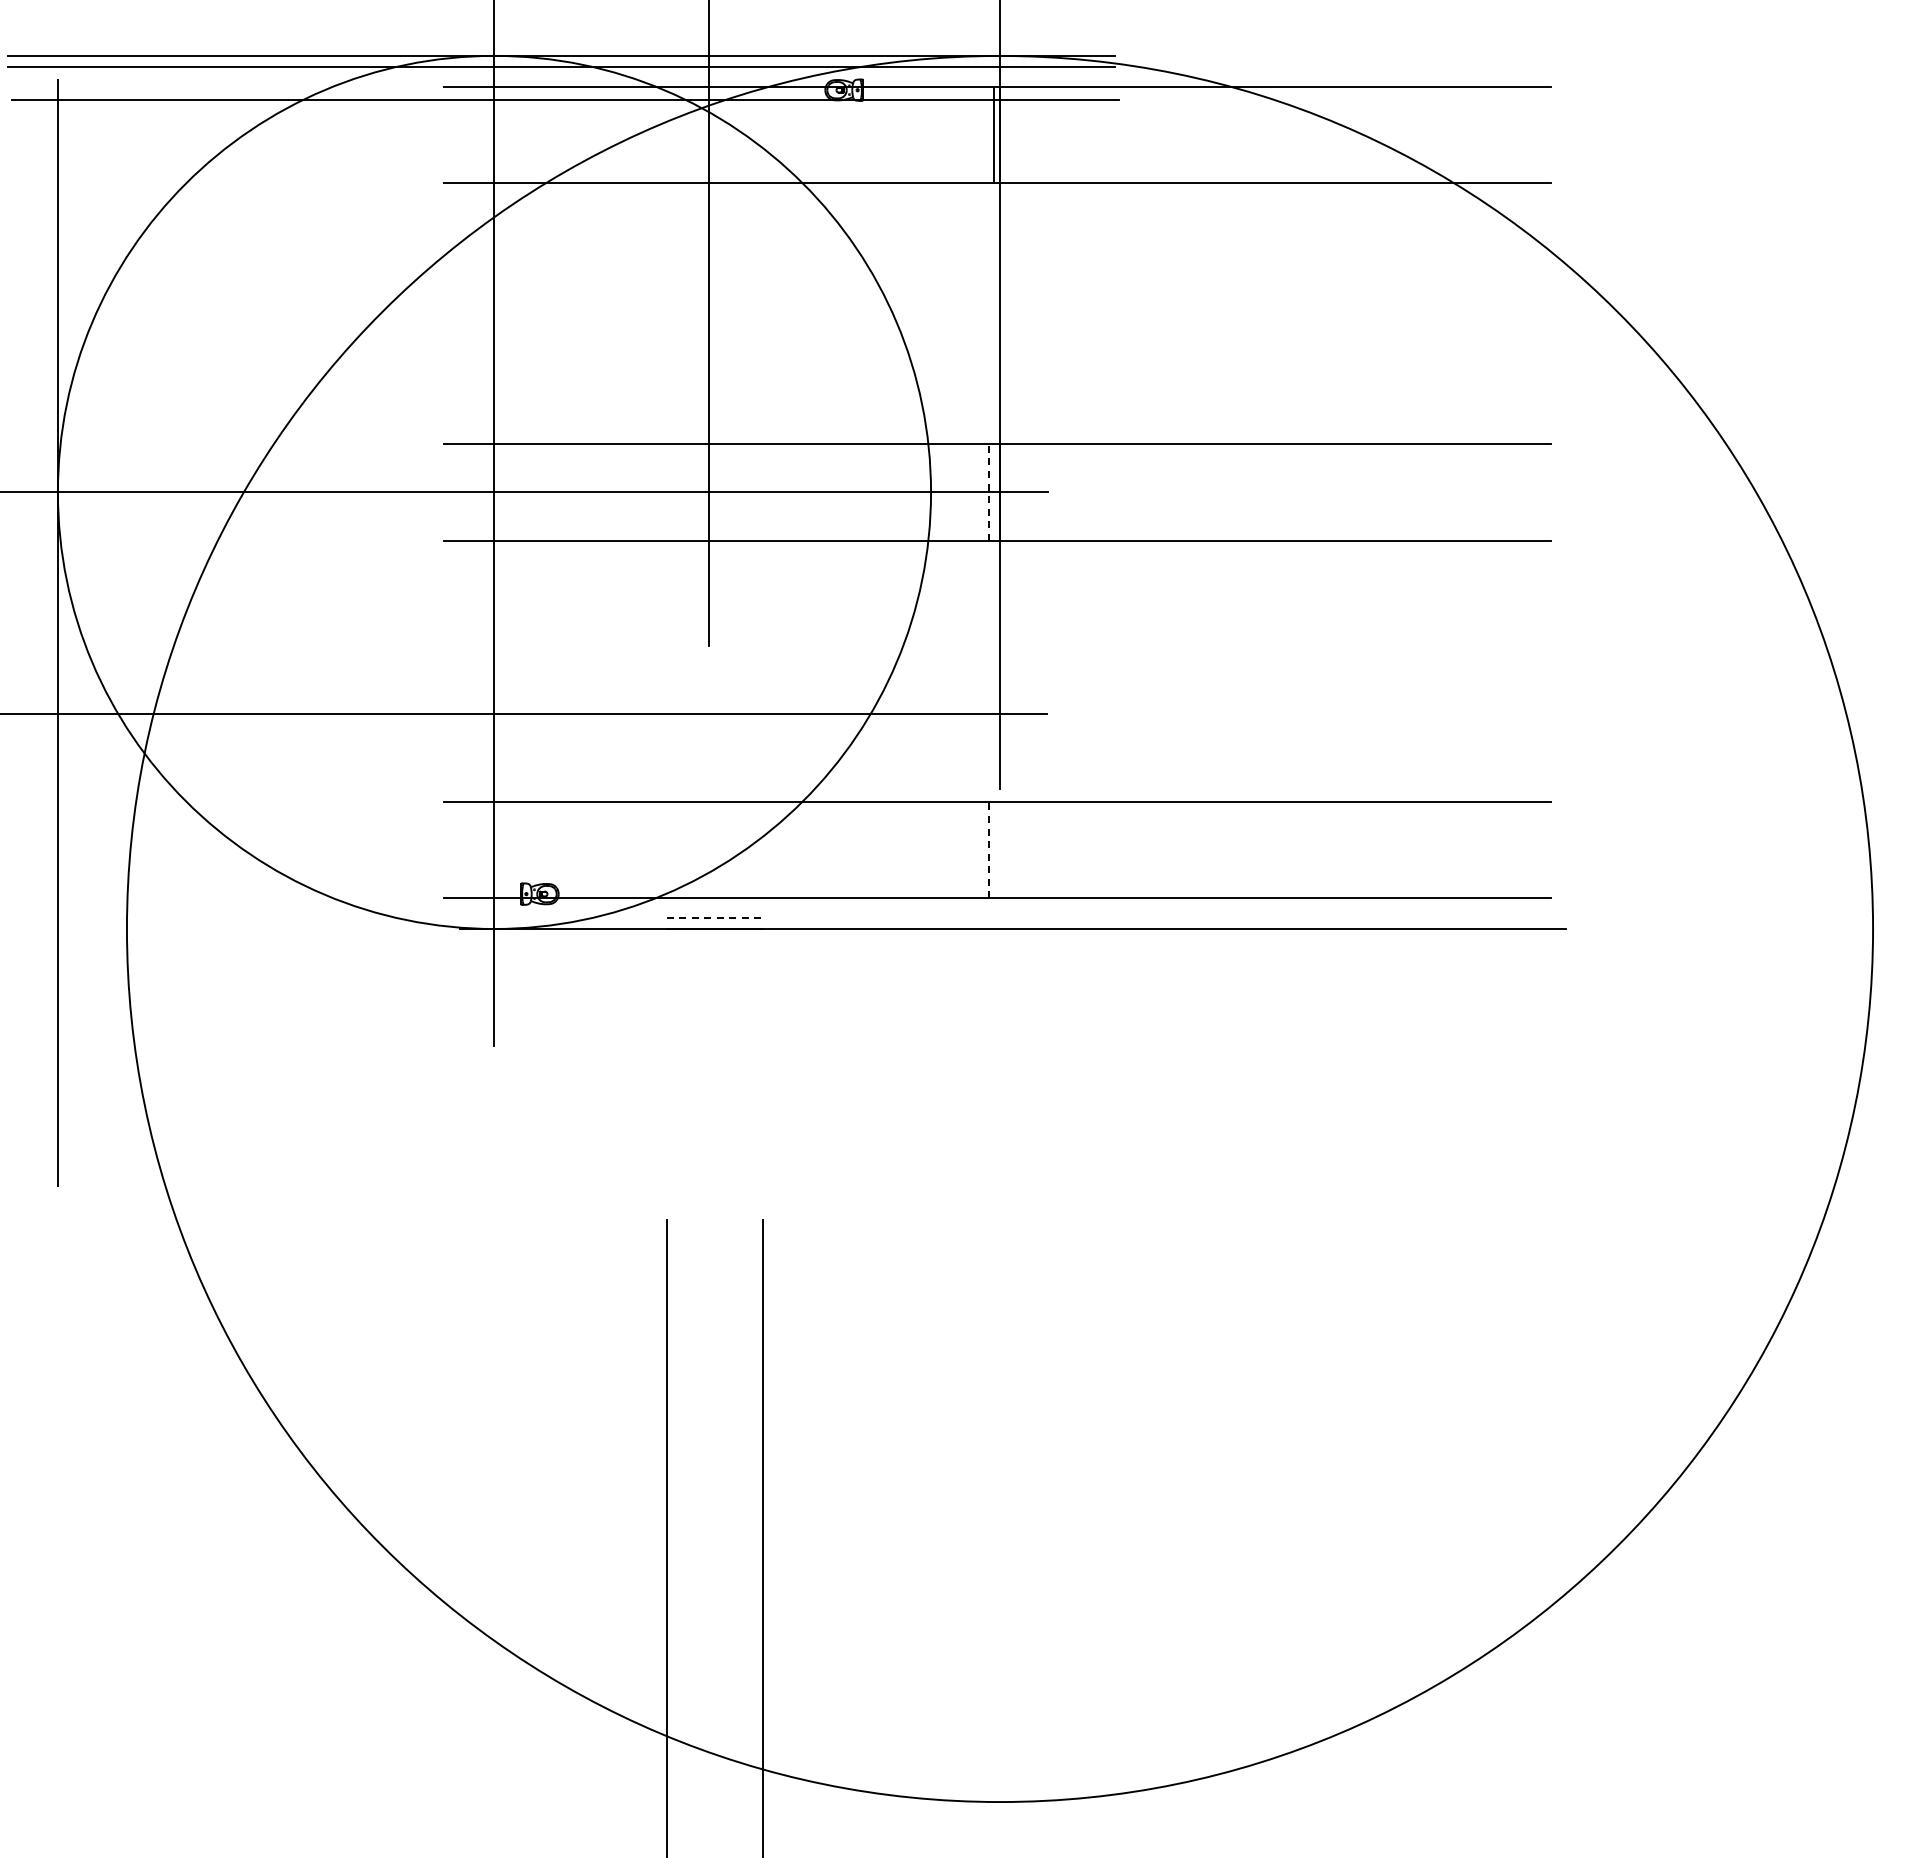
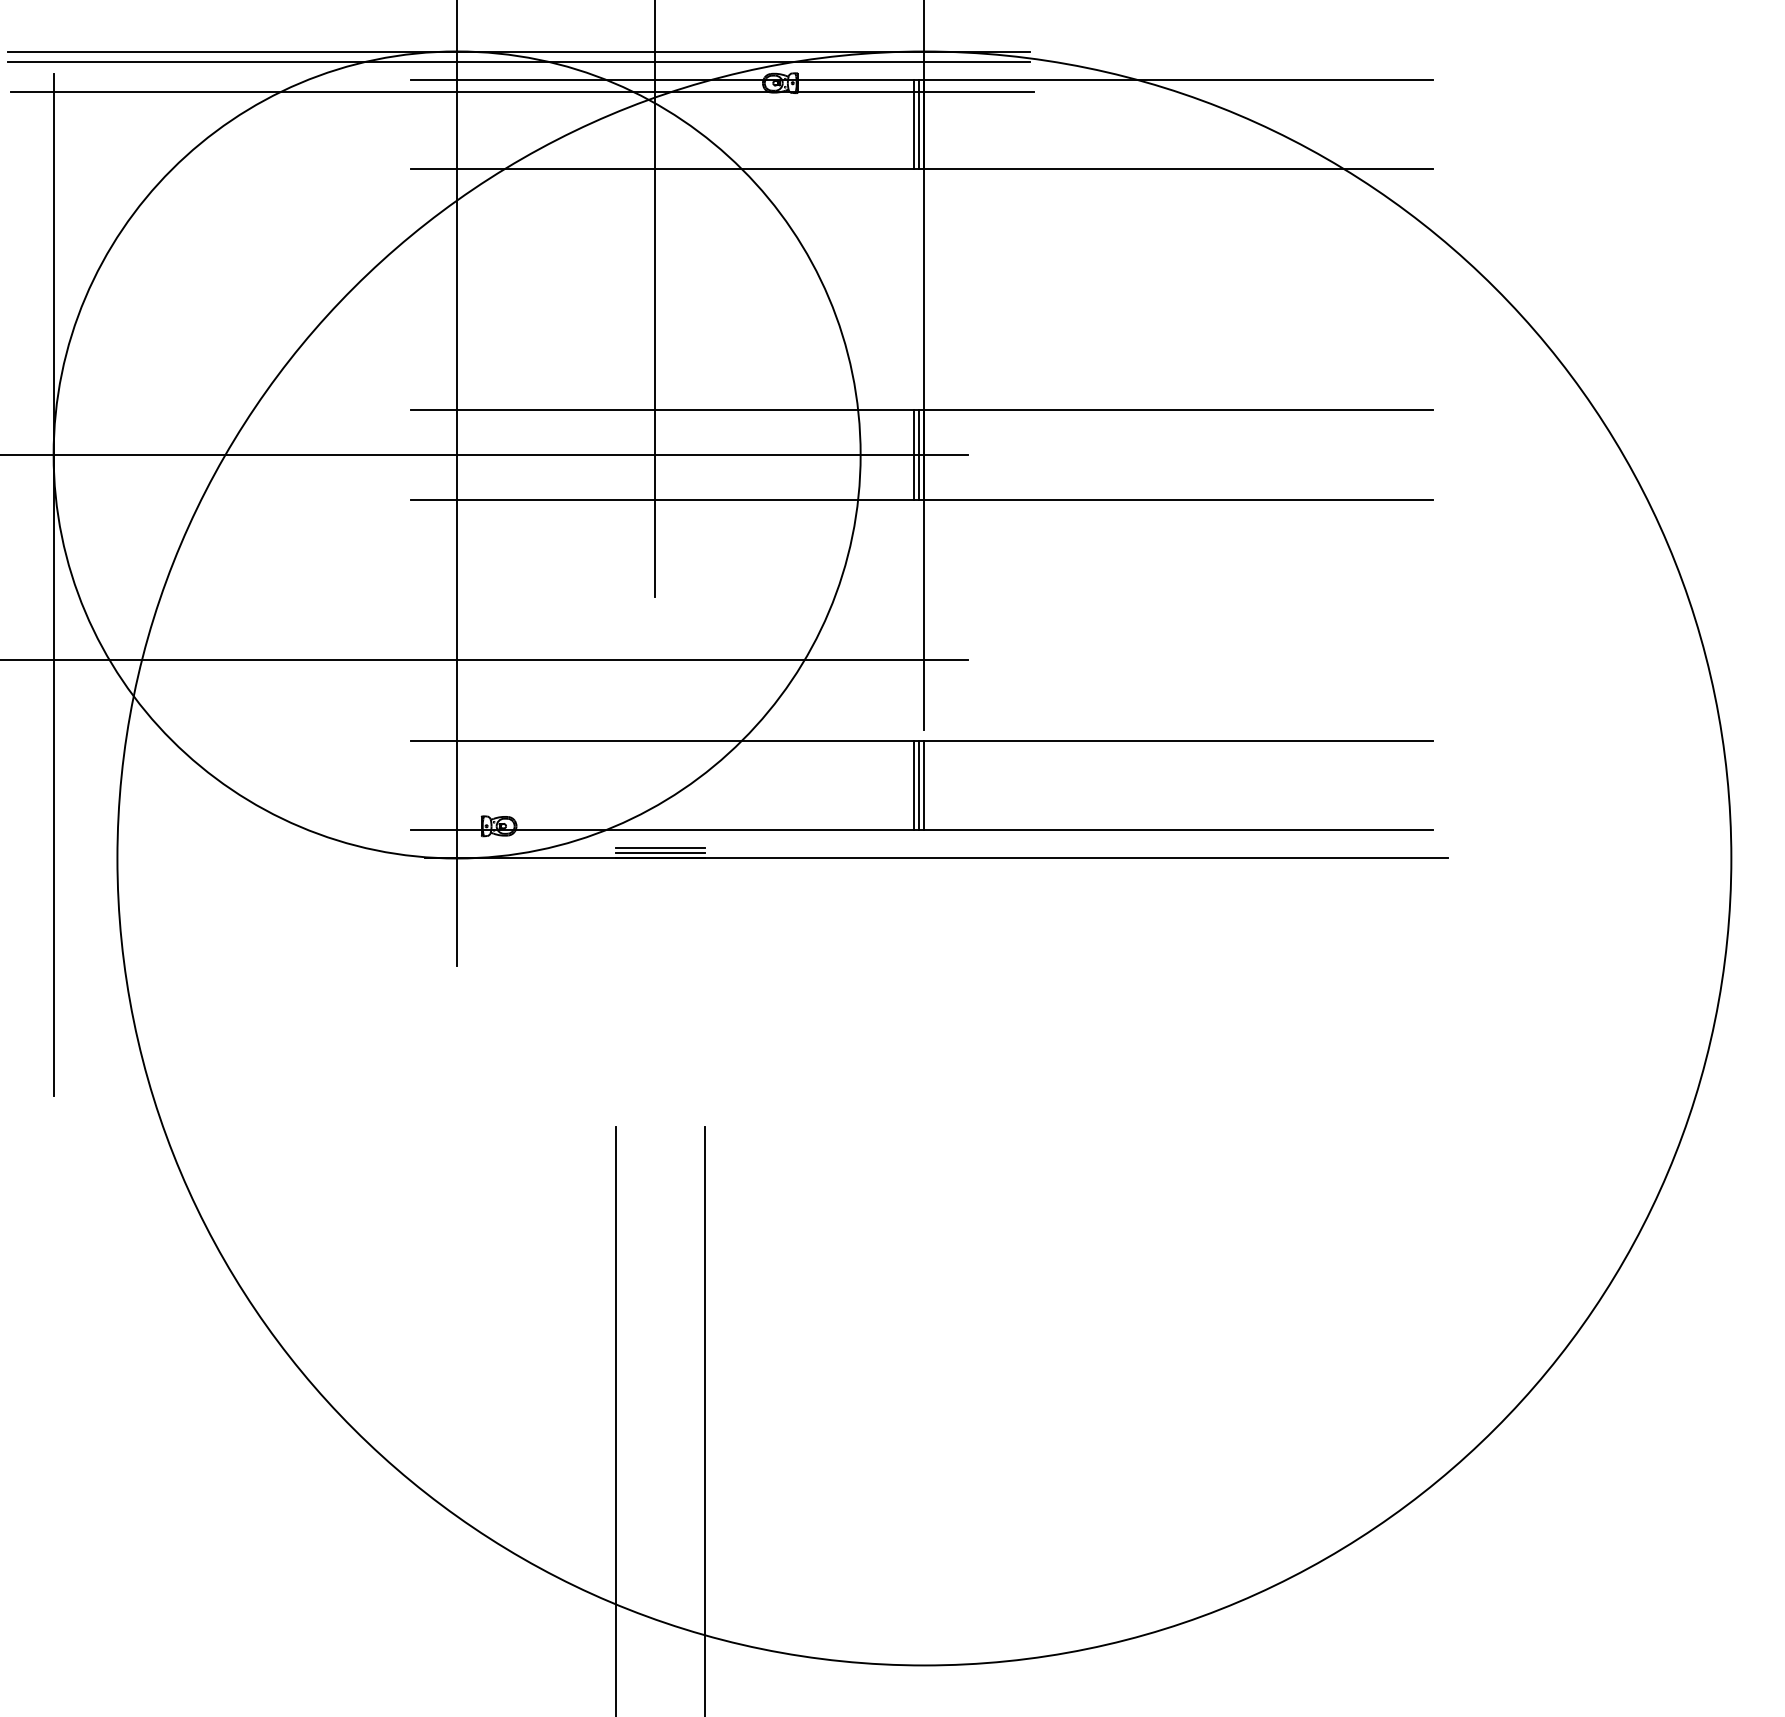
line: (988, 134) -> (913, 124), added
line: (988, 491) -> (913, 454), dashed -> solid
line: (994, 492) -> (919, 455), added
line: (988, 849) -> (913, 785), dashed -> solid
line: (994, 849) -> (919, 785), added
line: (1000, 849) -> (924, 785), added
line: (715, 917) -> (661, 847), dashed -> solid
line: (714, 923) -> (660, 853), added

